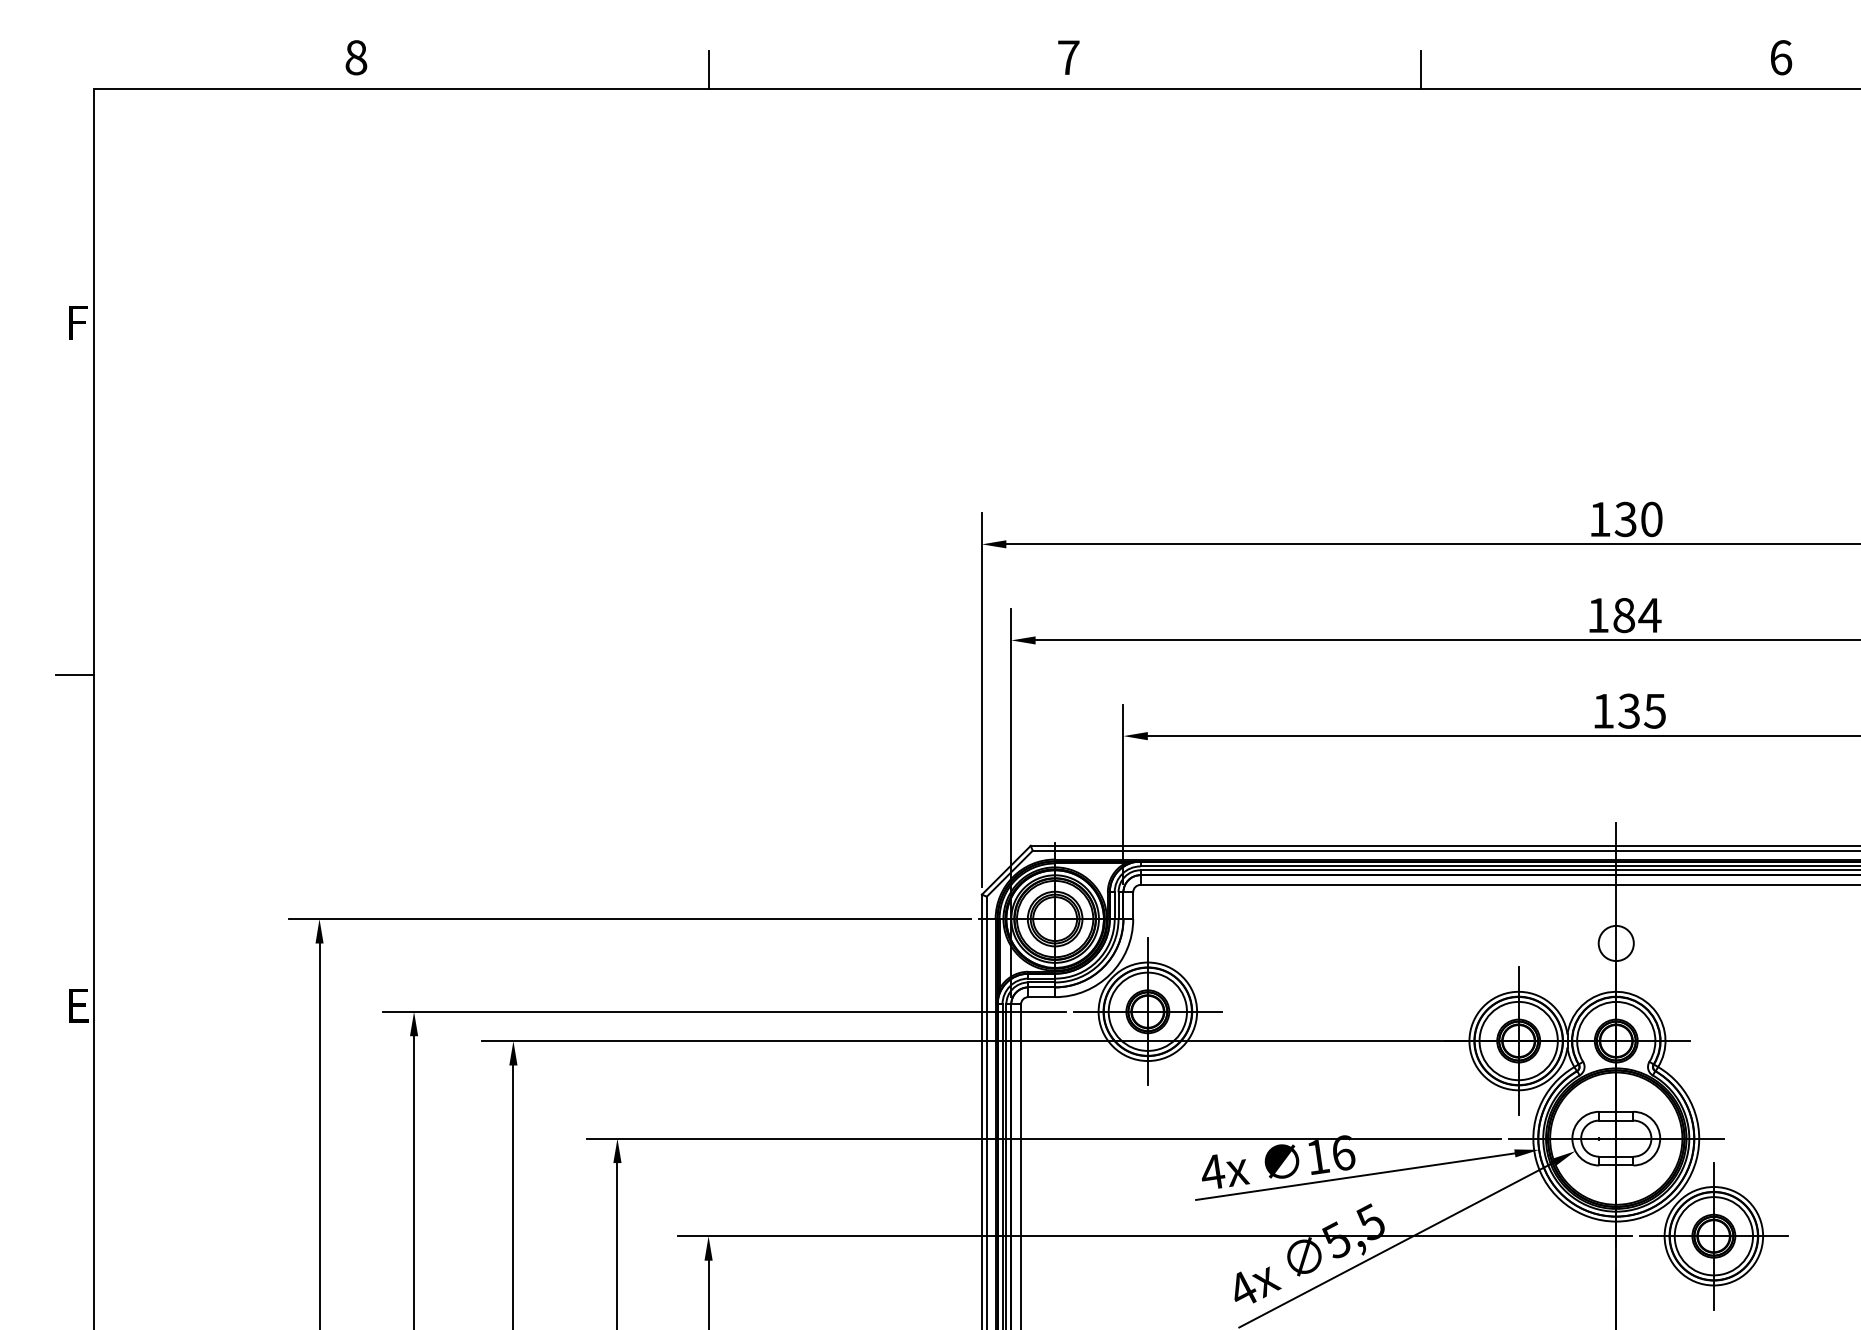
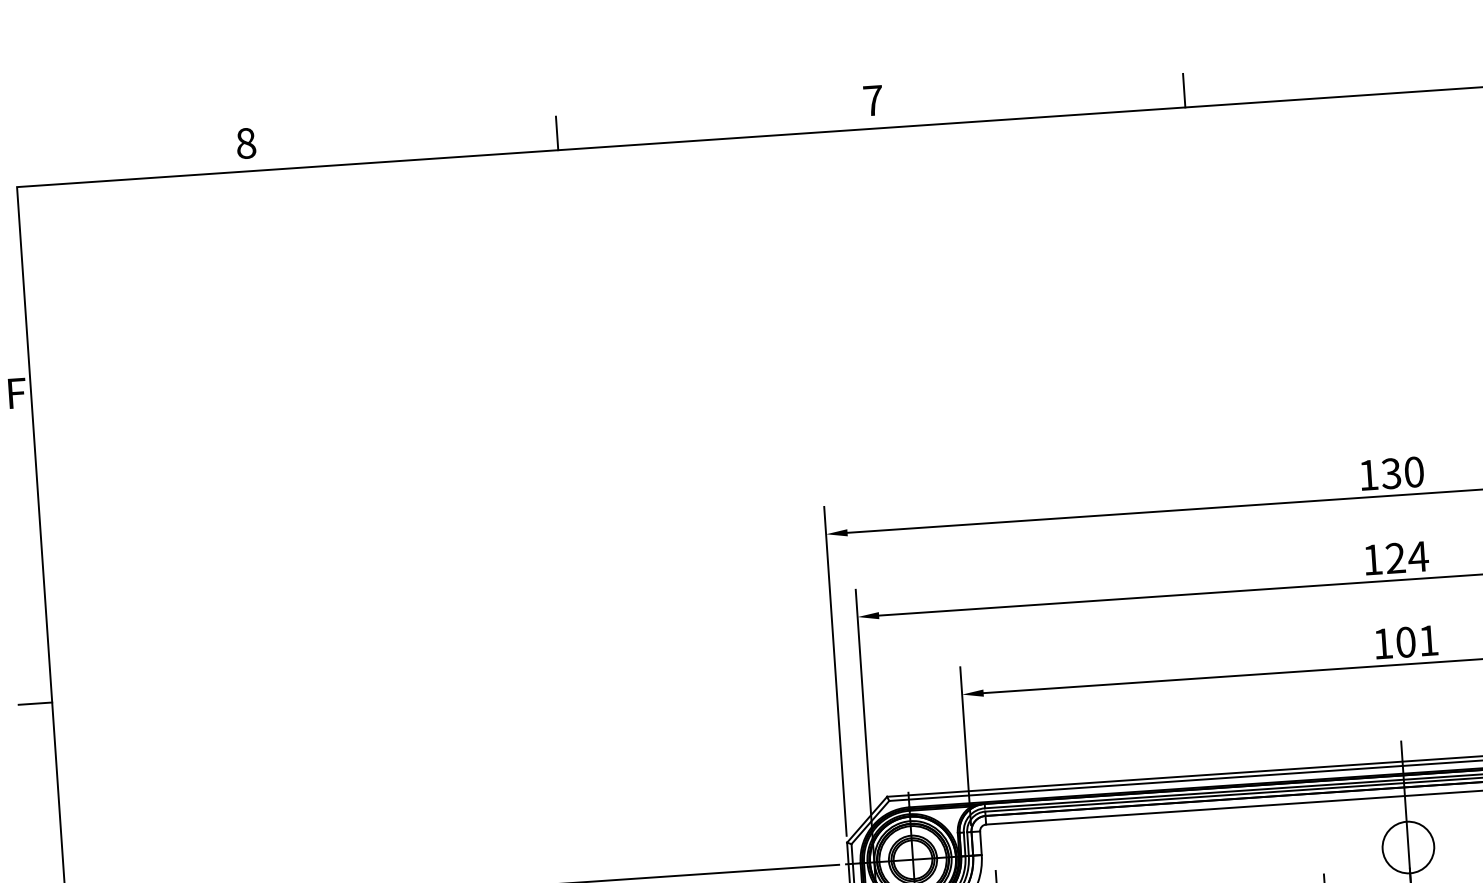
text: (1624, 615) -> (1395, 558), 184 -> 124
text: (1641, 710) -> (1416, 640), 135 -> 101
circle: (1616, 943) -> (1408, 847), size x1.67

